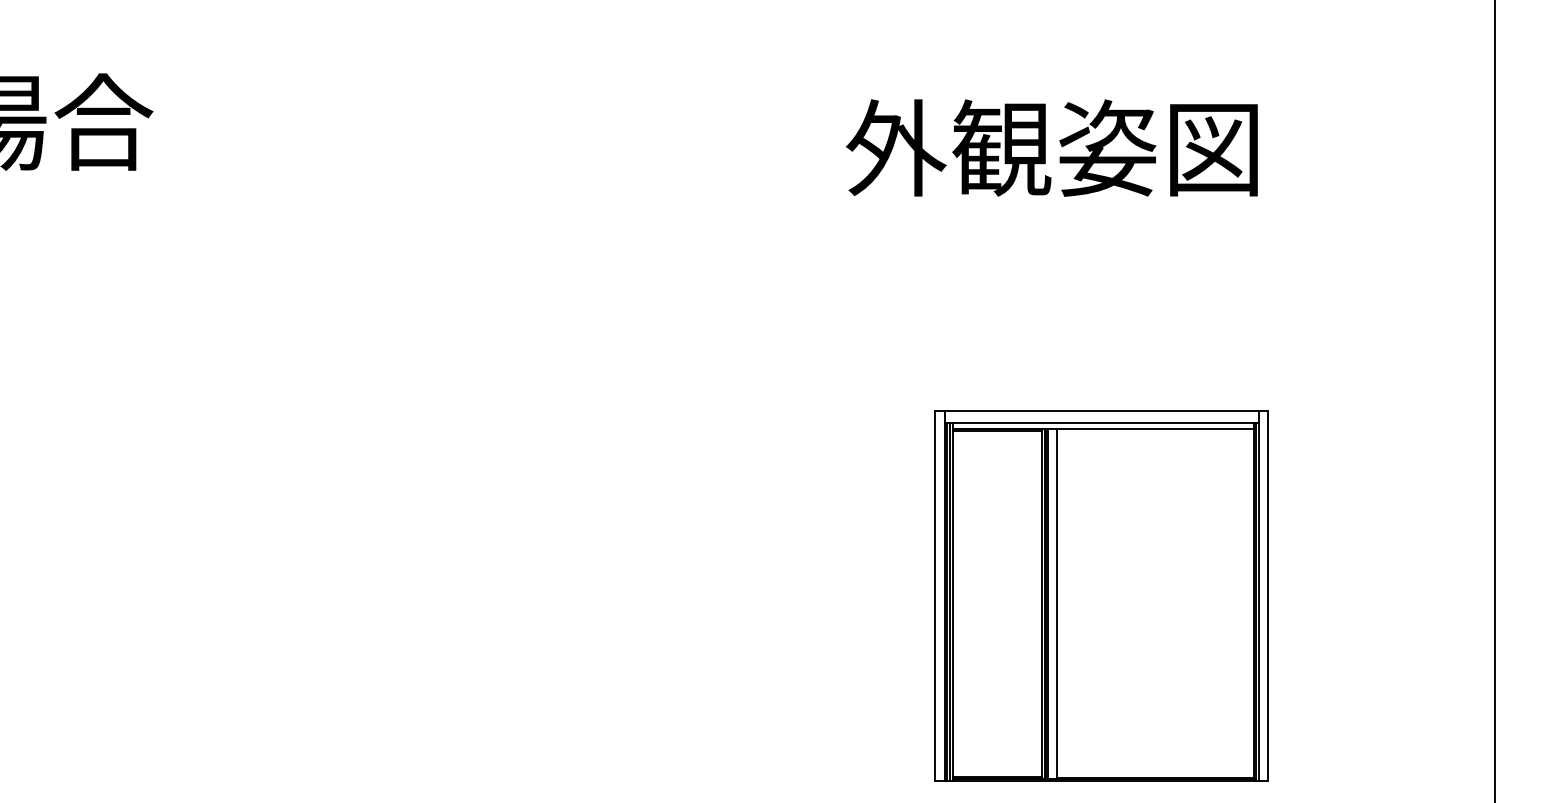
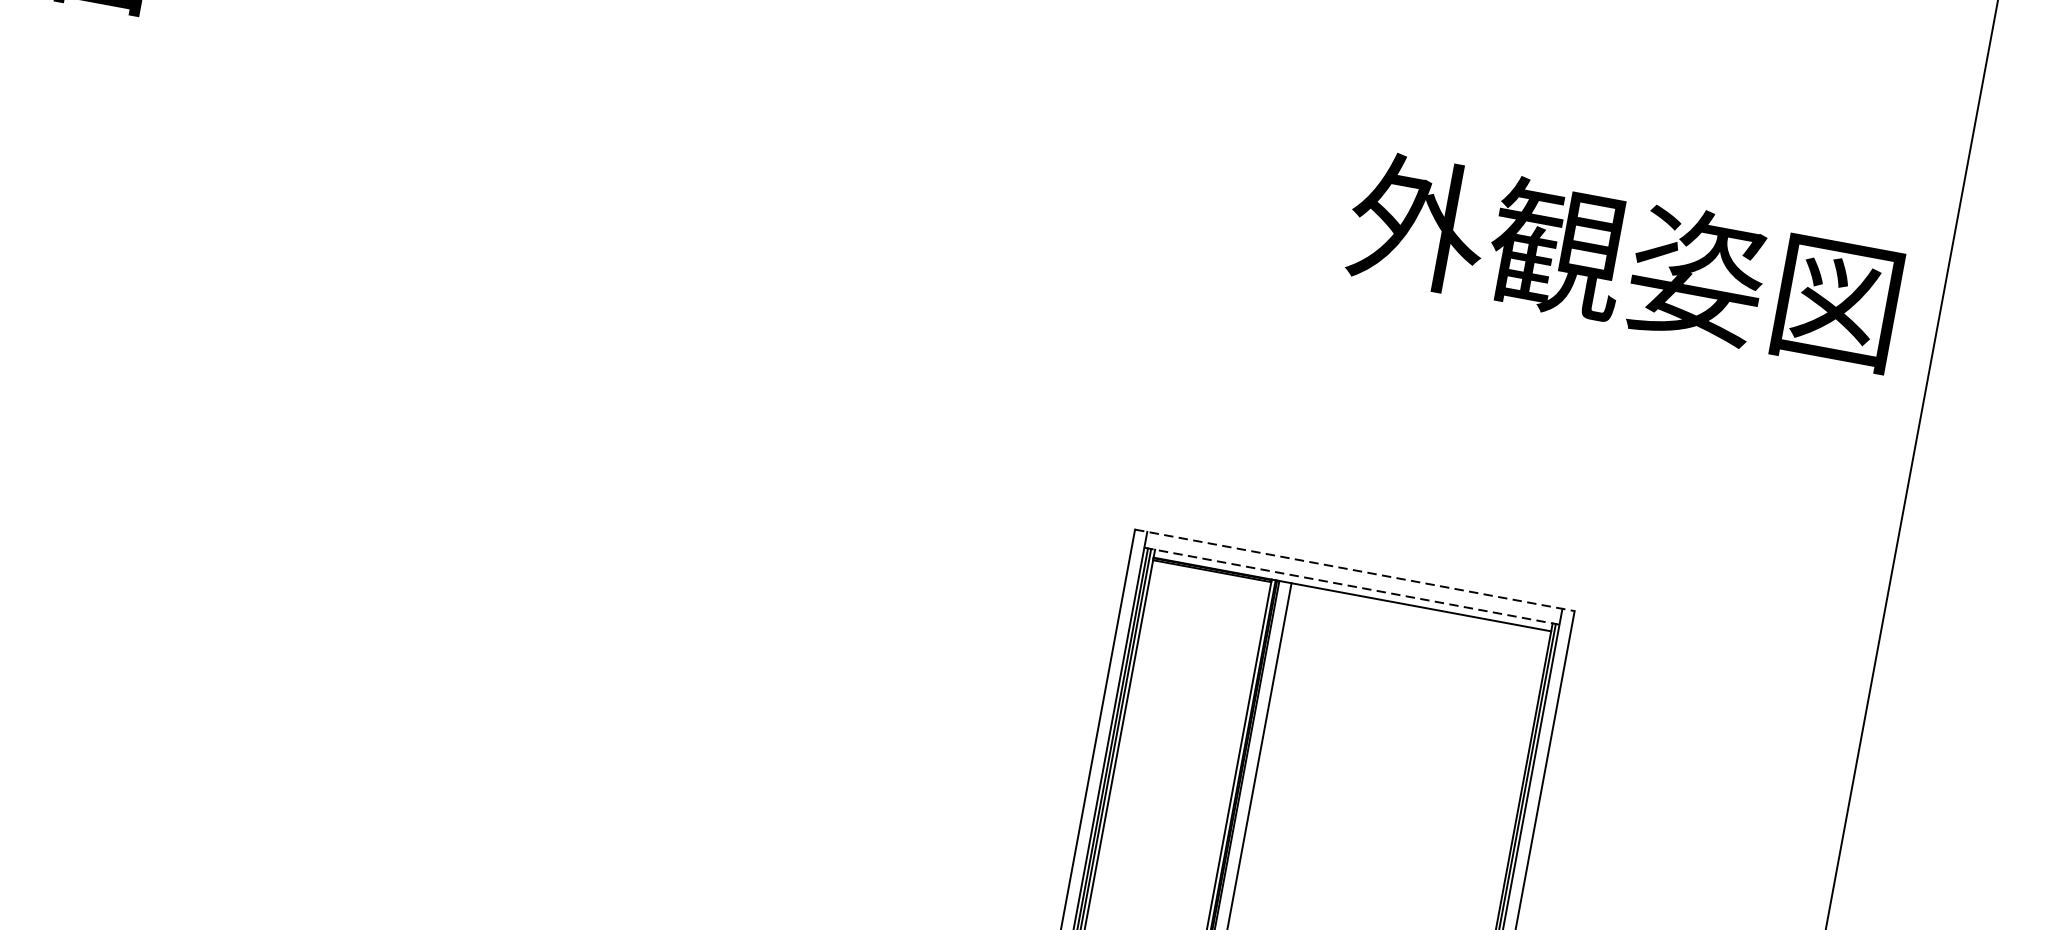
text: (1051, 147) -> (1623, 260), moved
line: (1101, 410) -> (1354, 569), solid -> dashed
line: (1102, 422) -> (1353, 585), solid -> dashed

